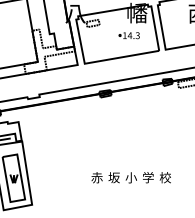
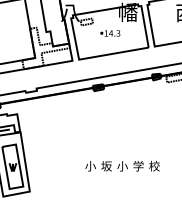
part: (128, 35) -> (109, 33), moved
text: (96, 177) -> (90, 166), 赤 -> 小

